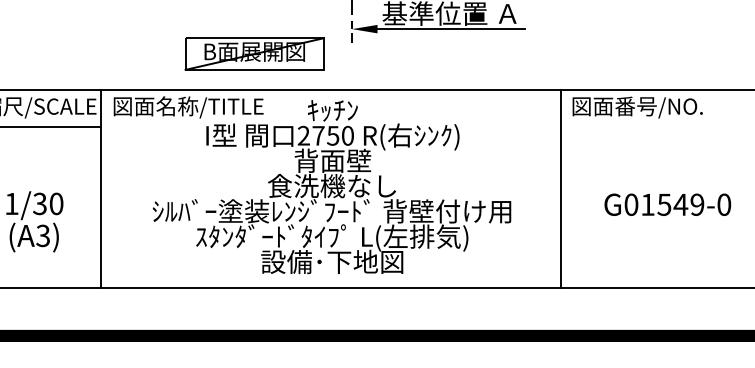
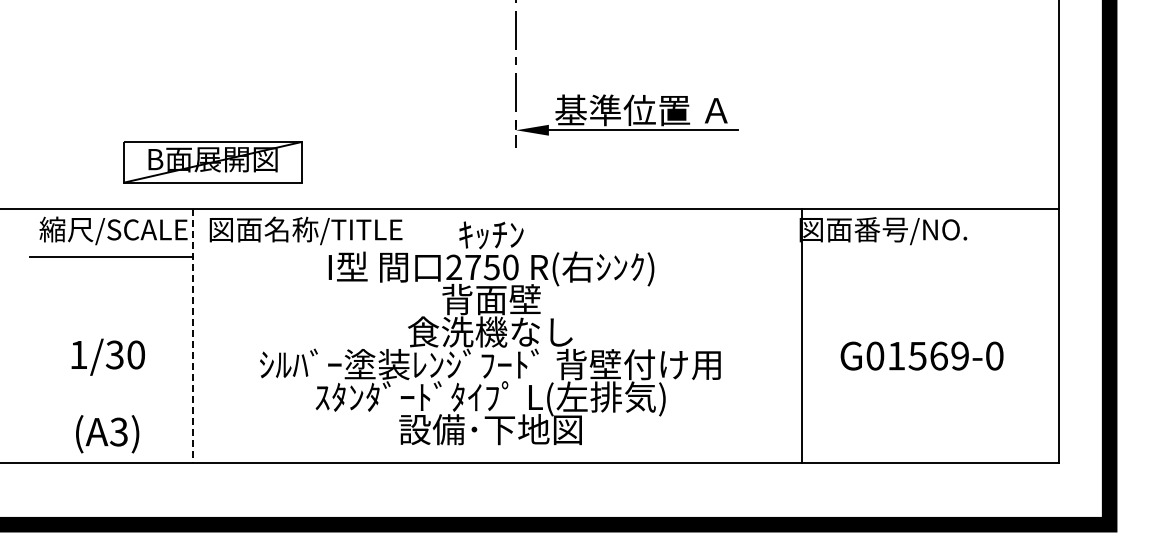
part: (254, 54) -> (212, 162), moved
line: (560, 188) -> (801, 335), moved
line: (100, 189) -> (192, 336), solid -> dashed
text: (680, 204) -> (938, 355), G01549-0 -> G01569-0
text: (34, 237) -> (107, 434), moved

